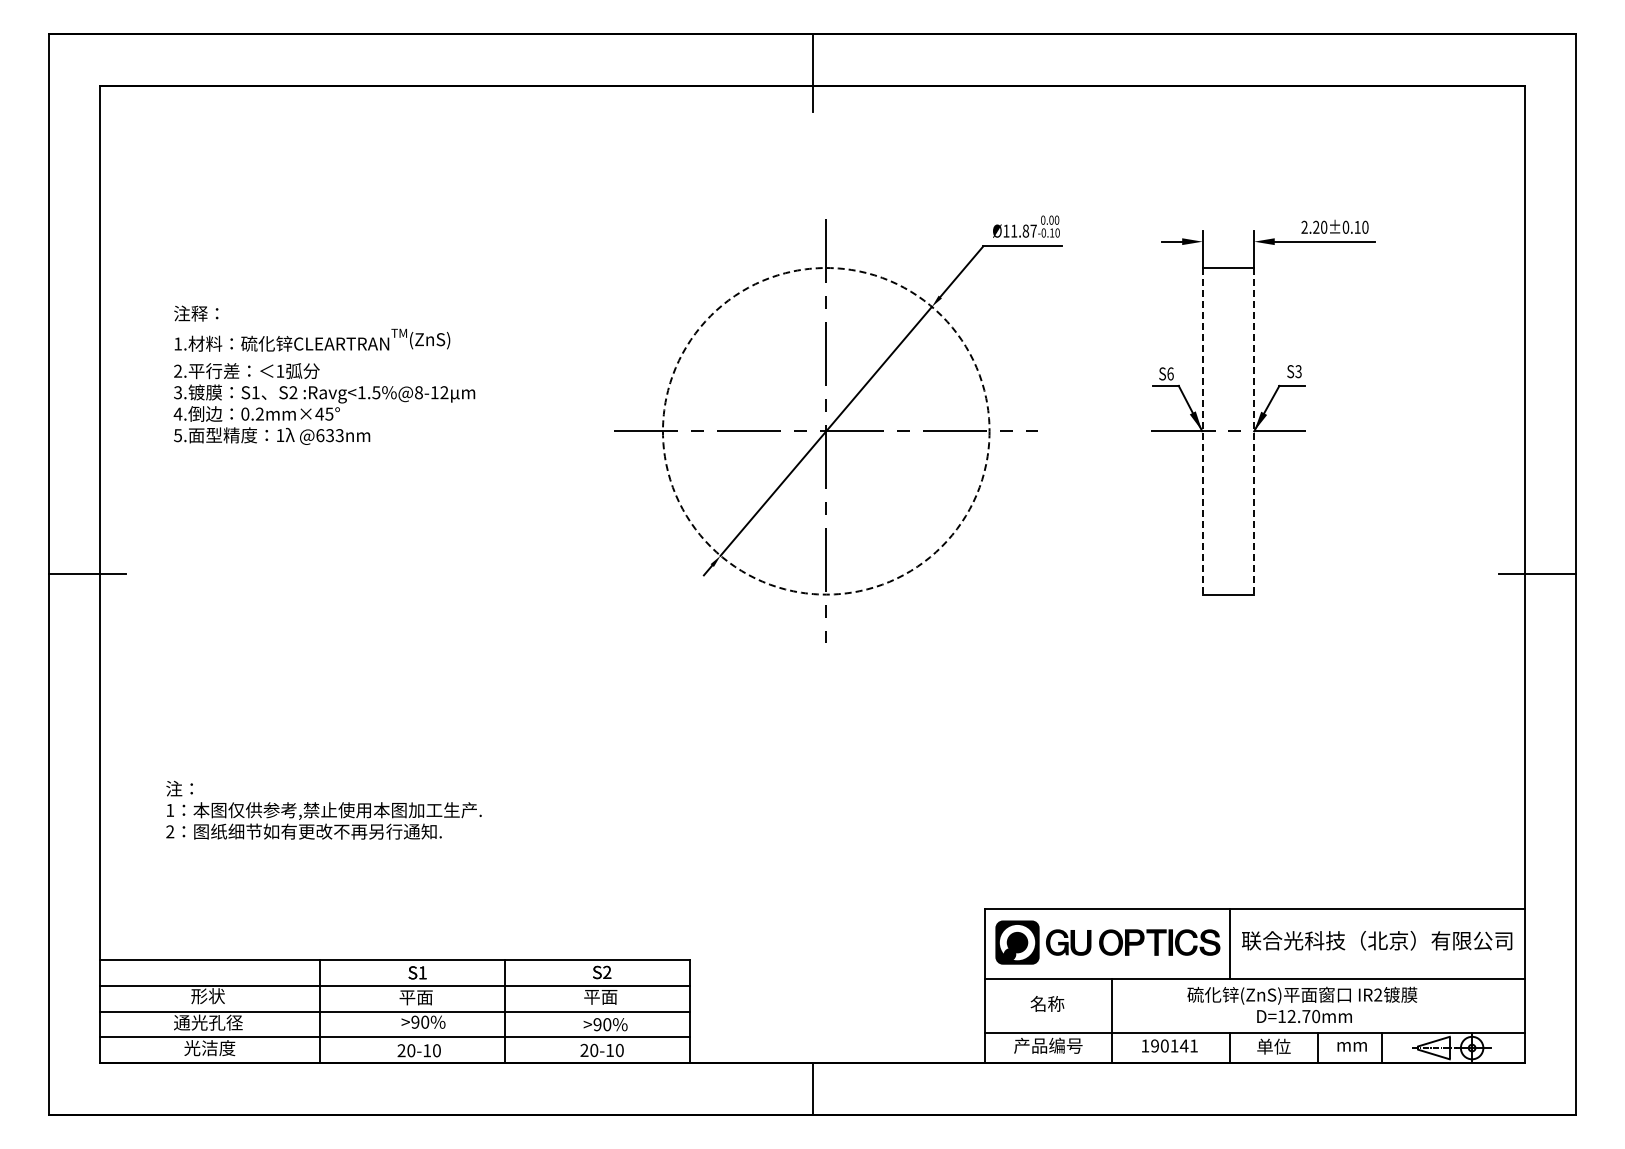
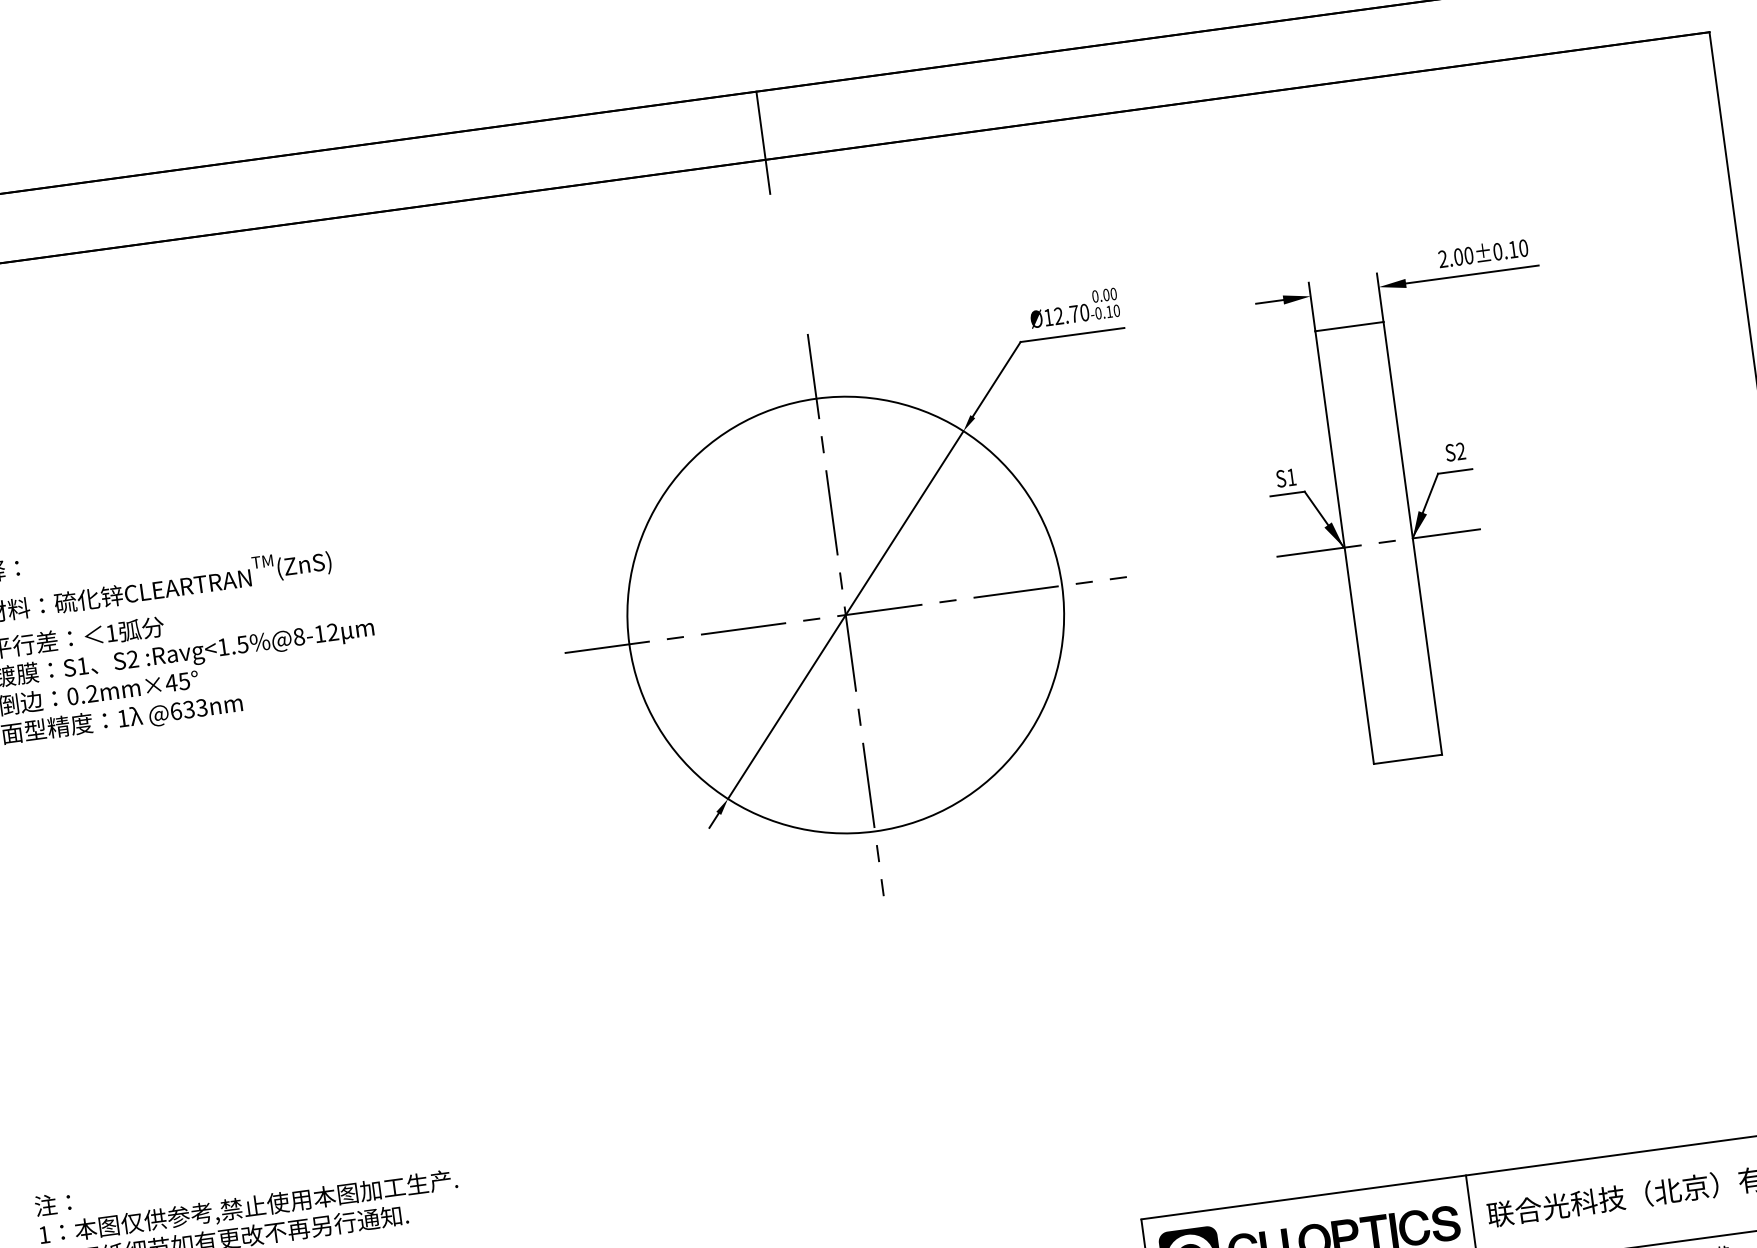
text: (1316, 226) -> (1458, 255), 2.20±0.10 -> 2.00±0.10
text: (1023, 230) -> (1071, 313), Ø11.87 -> Ø12.70
text: (1298, 372) -> (1460, 452), S3 -> S2
text: (1170, 373) -> (1291, 476), S6 -> S1
circle: (825, 431) -> (844, 615), dashed -> solid
line: (1202, 431) -> (1344, 547), dashed -> solid
line: (1254, 431) -> (1413, 538), dashed -> solid

